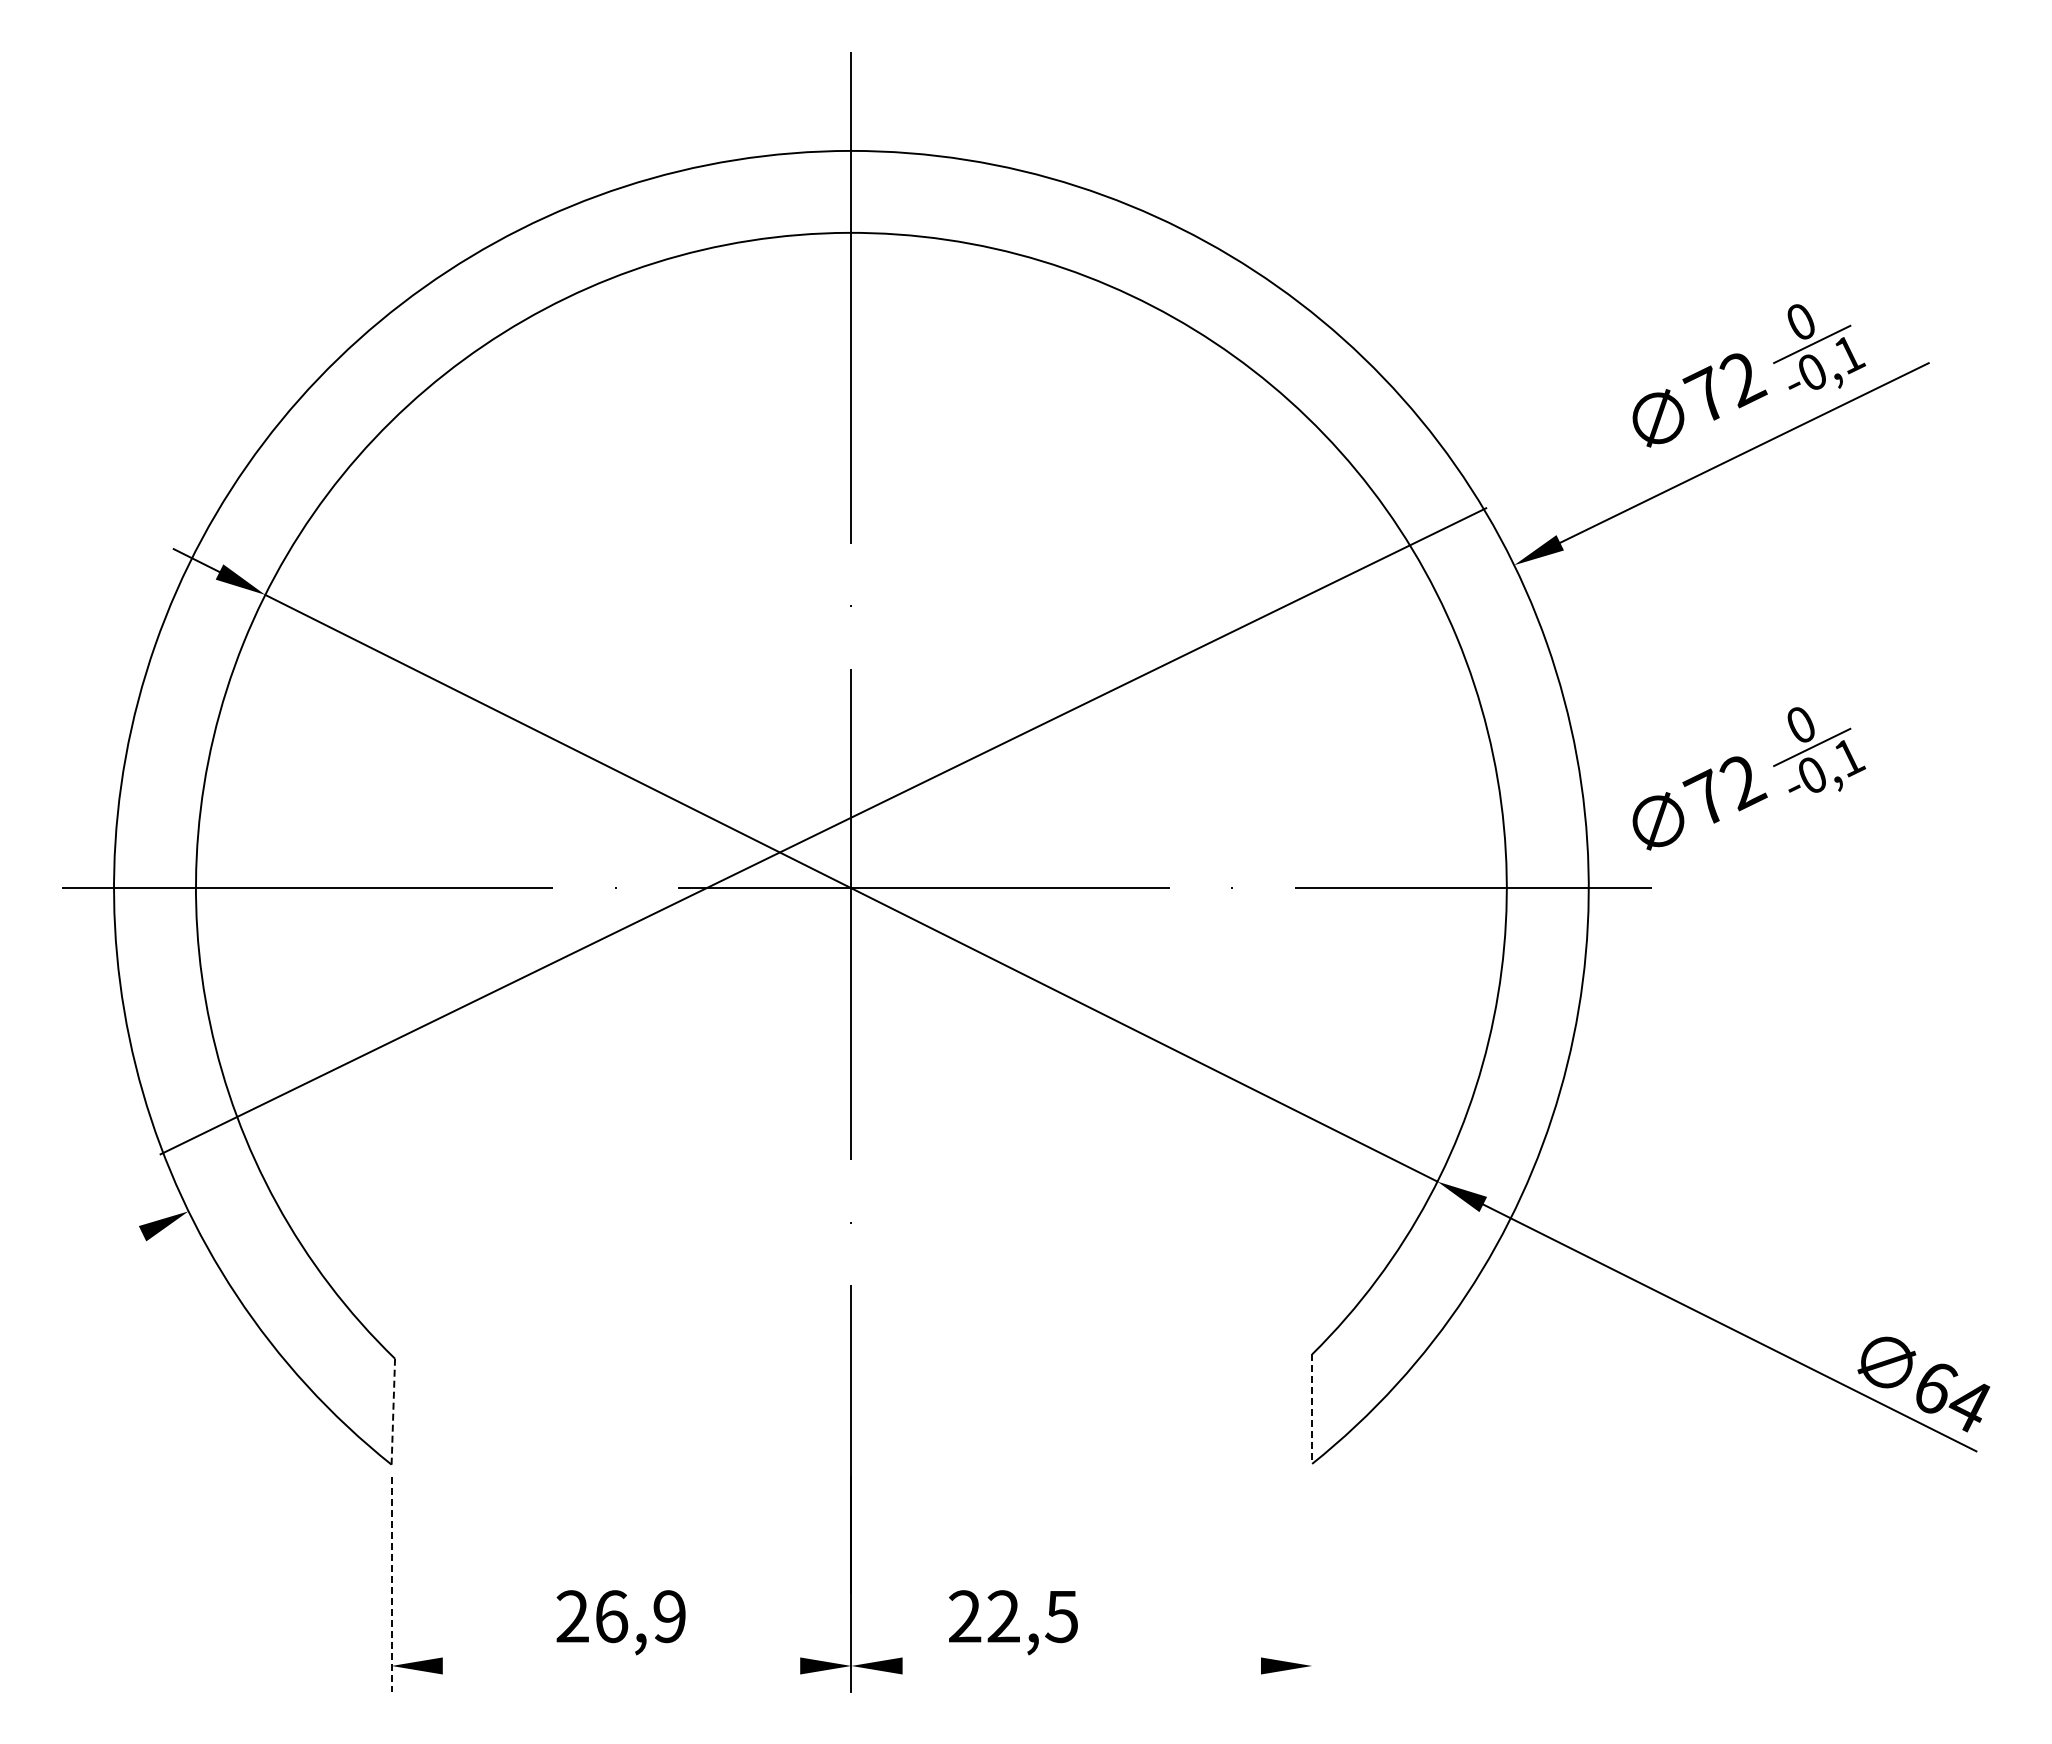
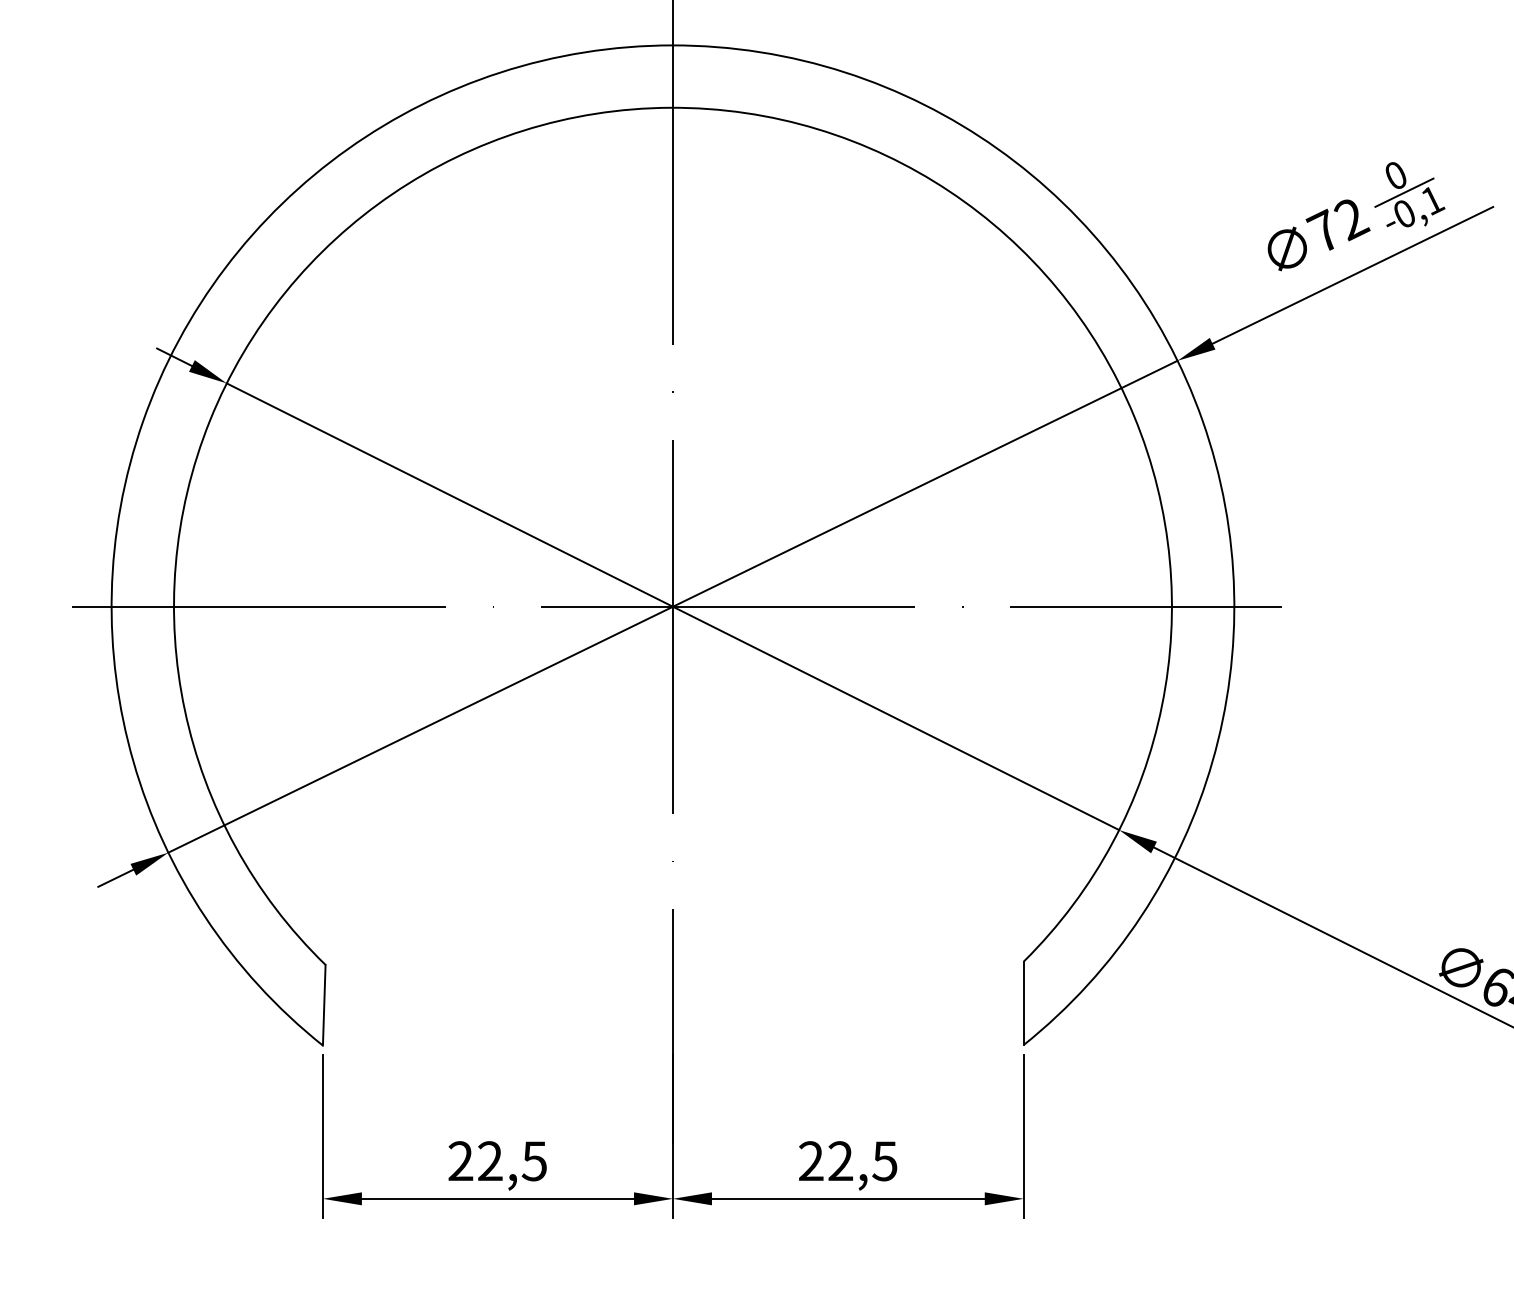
part: (1749, 778) -> (1356, 523), removed
line: (823, 831) -> (673, 606), moved
line: (119, 1244) -> (115, 877), added
line: (1312, 1409) -> (1024, 1003), dashed -> solid
line: (393, 1412) -> (324, 1005), dashed -> solid
line: (1312, 1583) -> (1024, 1136), added
line: (391, 1585) -> (322, 1137), dashed -> solid
text: (640, 1616) -> (512, 1161), 26,9 -> 22,5
text: (1013, 1622) -> (848, 1165), moved
line: (621, 1665) -> (497, 1198), added
line: (1081, 1665) -> (848, 1198), added

